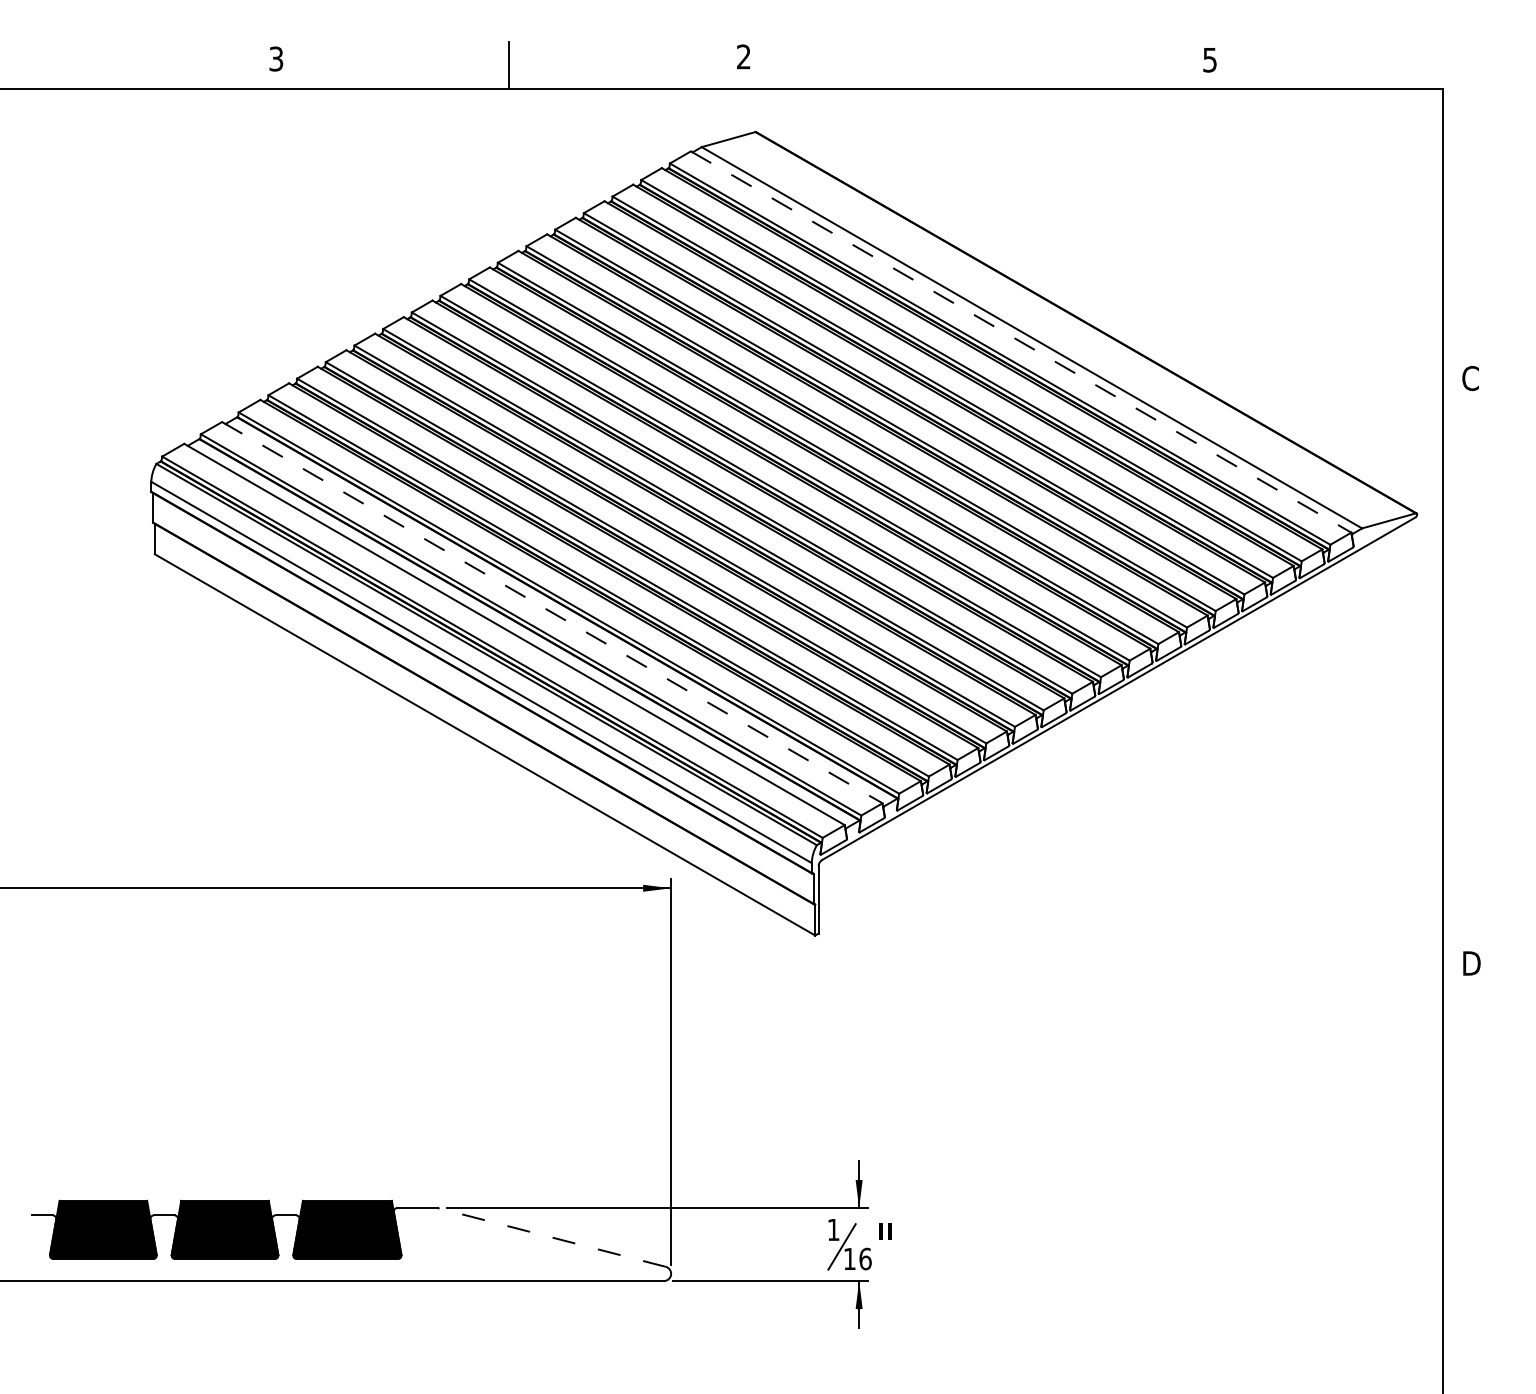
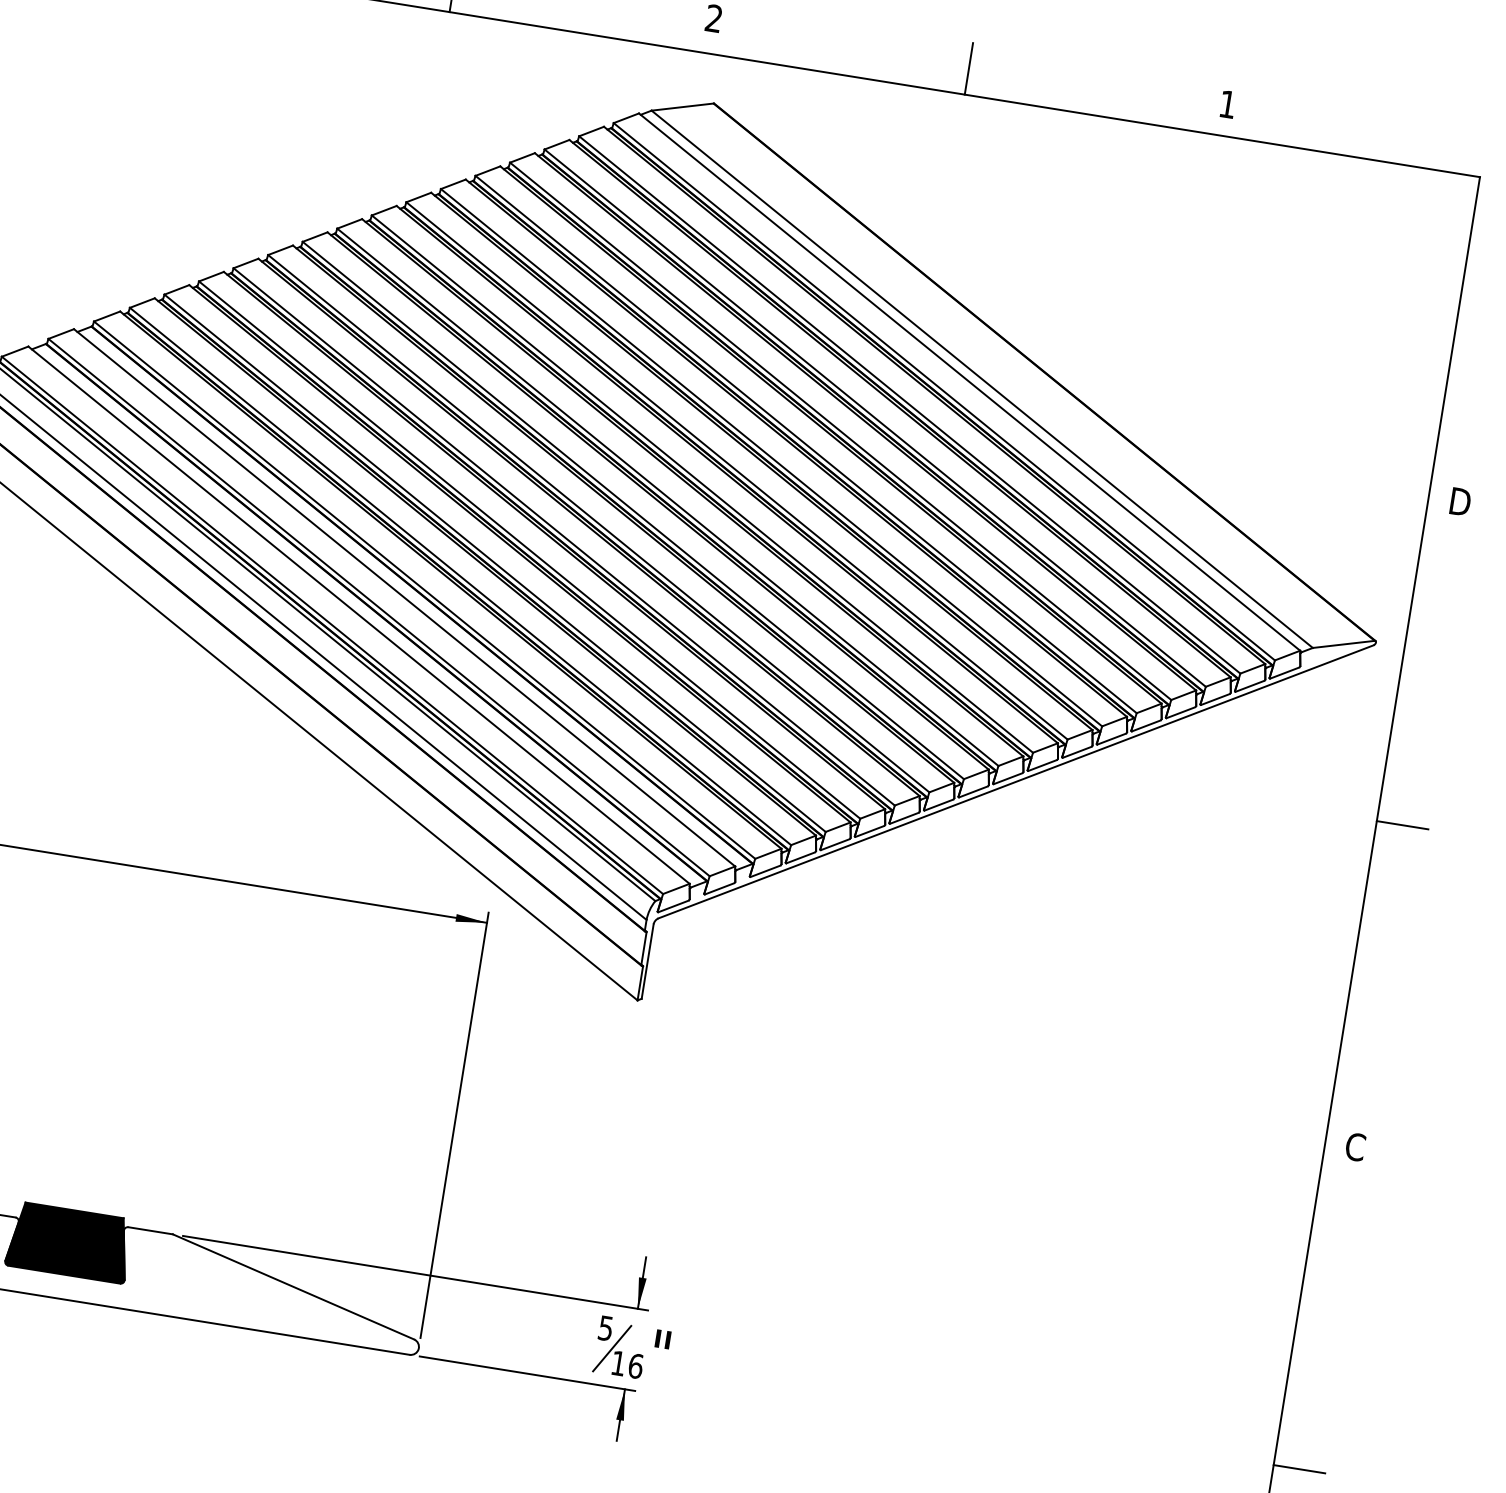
text: (1209, 60) -> (1227, 104), 5 -> 1
line: (976, 64) -> (969, 68), added
line: (1021, 342) -> (969, 382), dashed -> solid
text: (1471, 378) -> (1459, 501), C -> D
line: (552, 612) -> (404, 597), dashed -> solid
line: (1466, 672) -> (1402, 825), added
text: (1471, 963) -> (1356, 1147), D -> C
text: (833, 1230) -> (605, 1329), 1 -> 5
line: (551, 1237) -> (293, 1286), dashed -> solid
line: (1466, 1256) -> (1299, 1469), added

